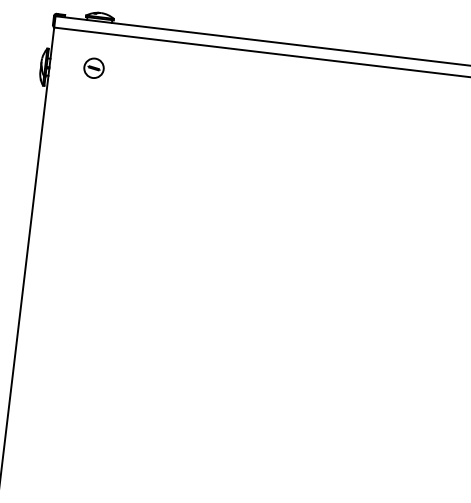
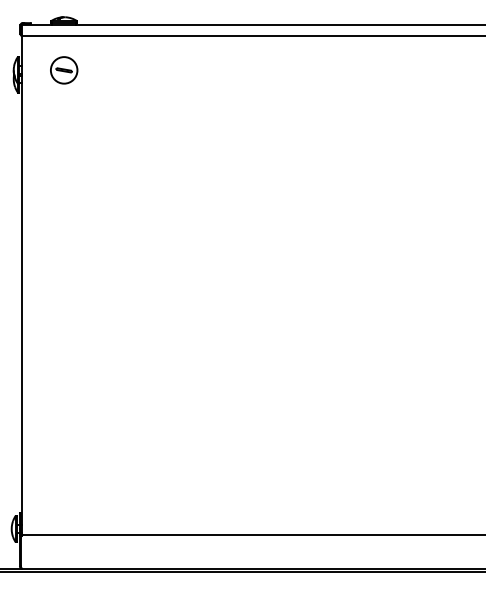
part: (94, 68) -> (64, 70), size x1.43

